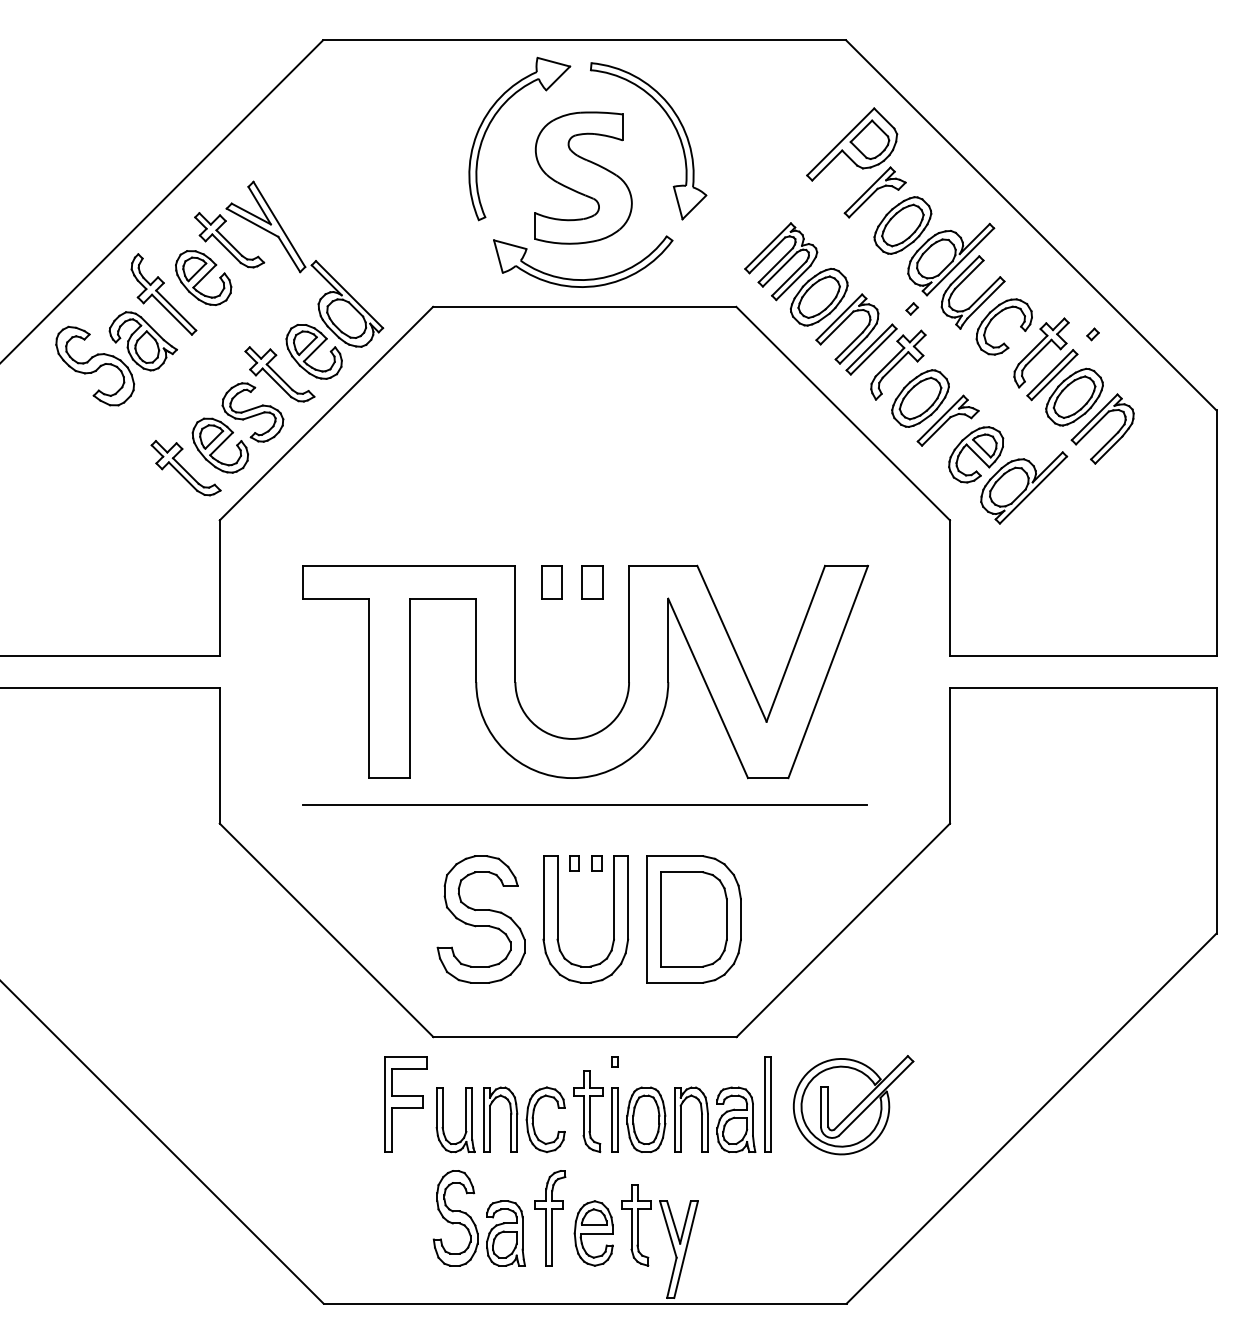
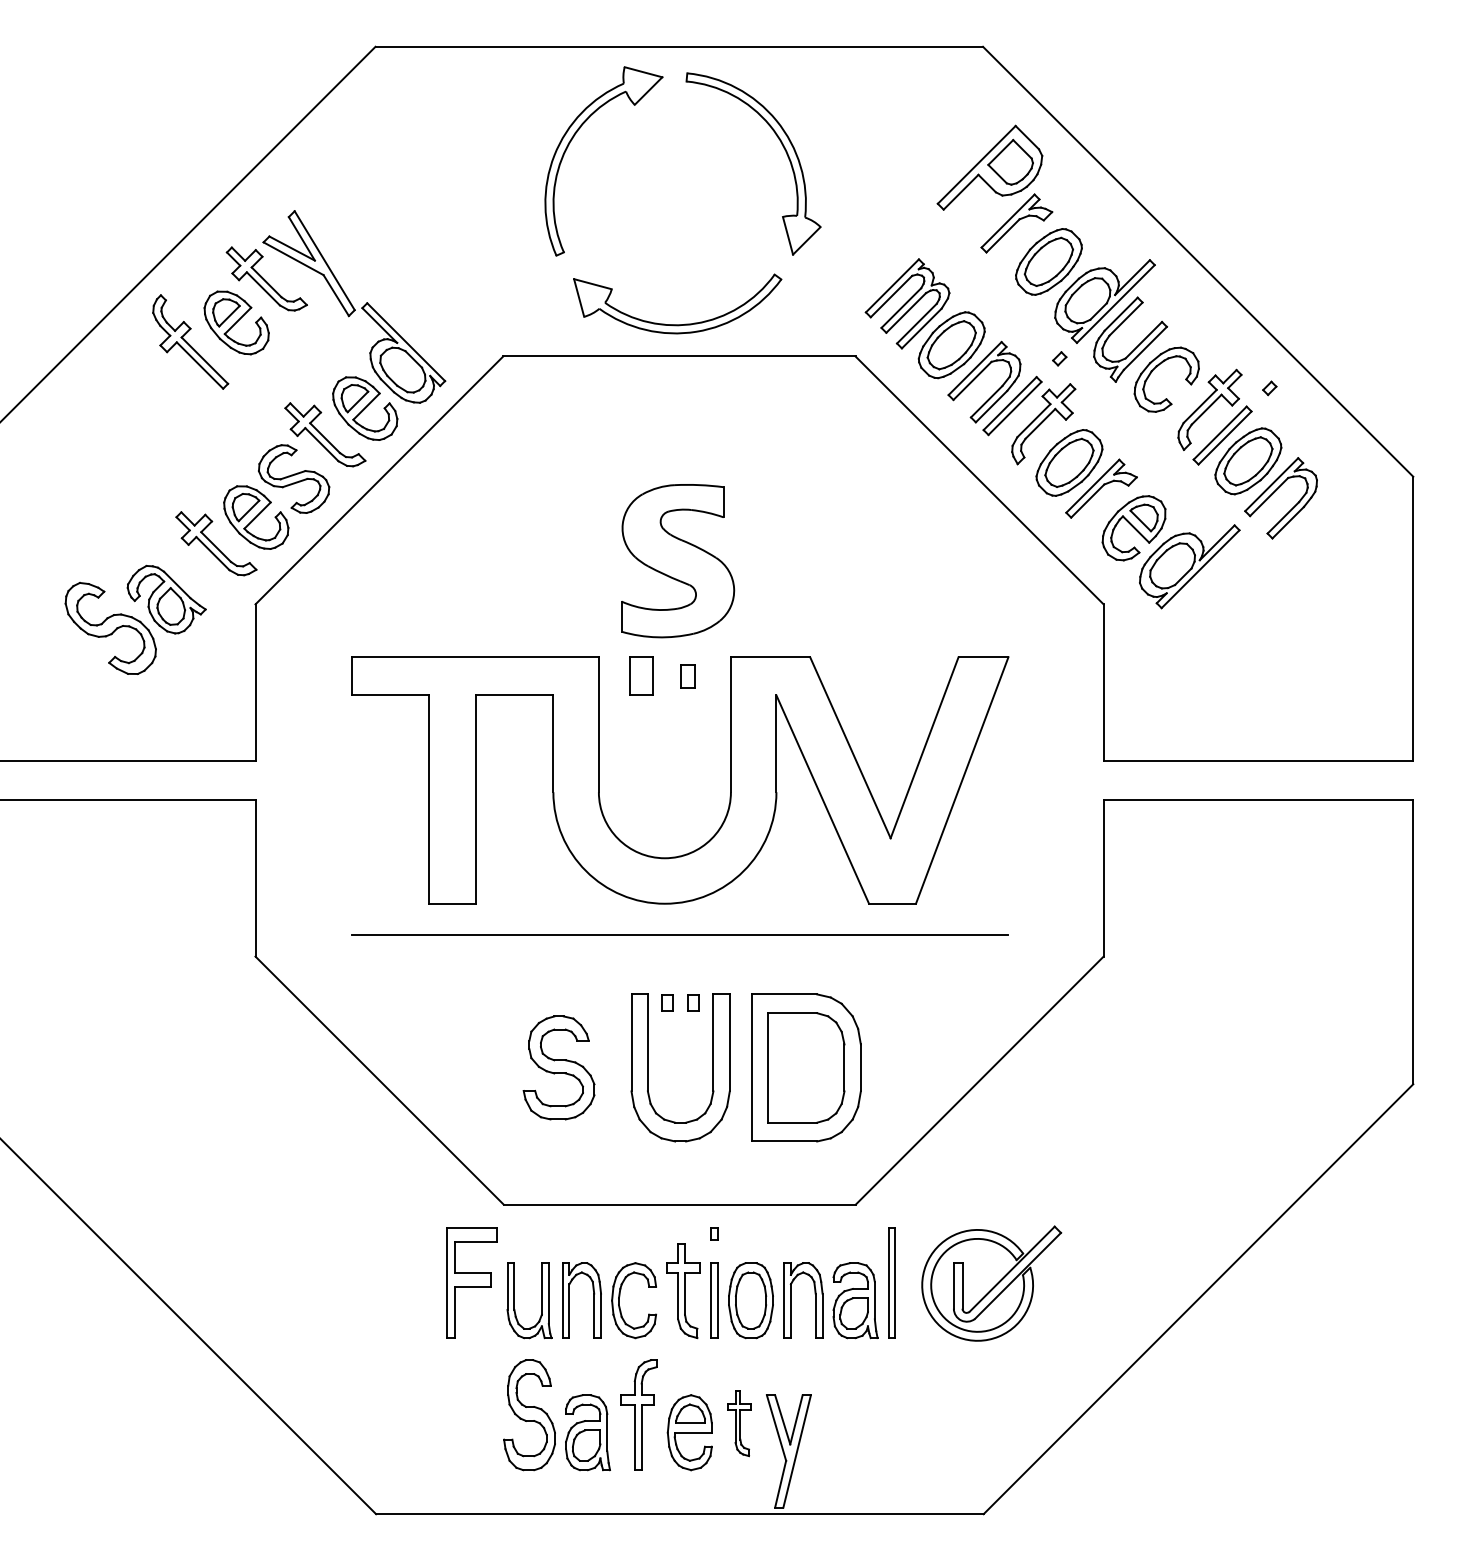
part: (583, 177) -> (677, 560), moved
part: (116, 358) -> (135, 619), moved
part: (592, 582) -> (688, 676), size x0.6
part: (480, 919) -> (558, 1067), size x0.7
part: (636, 1225) -> (739, 1423), size x0.7

